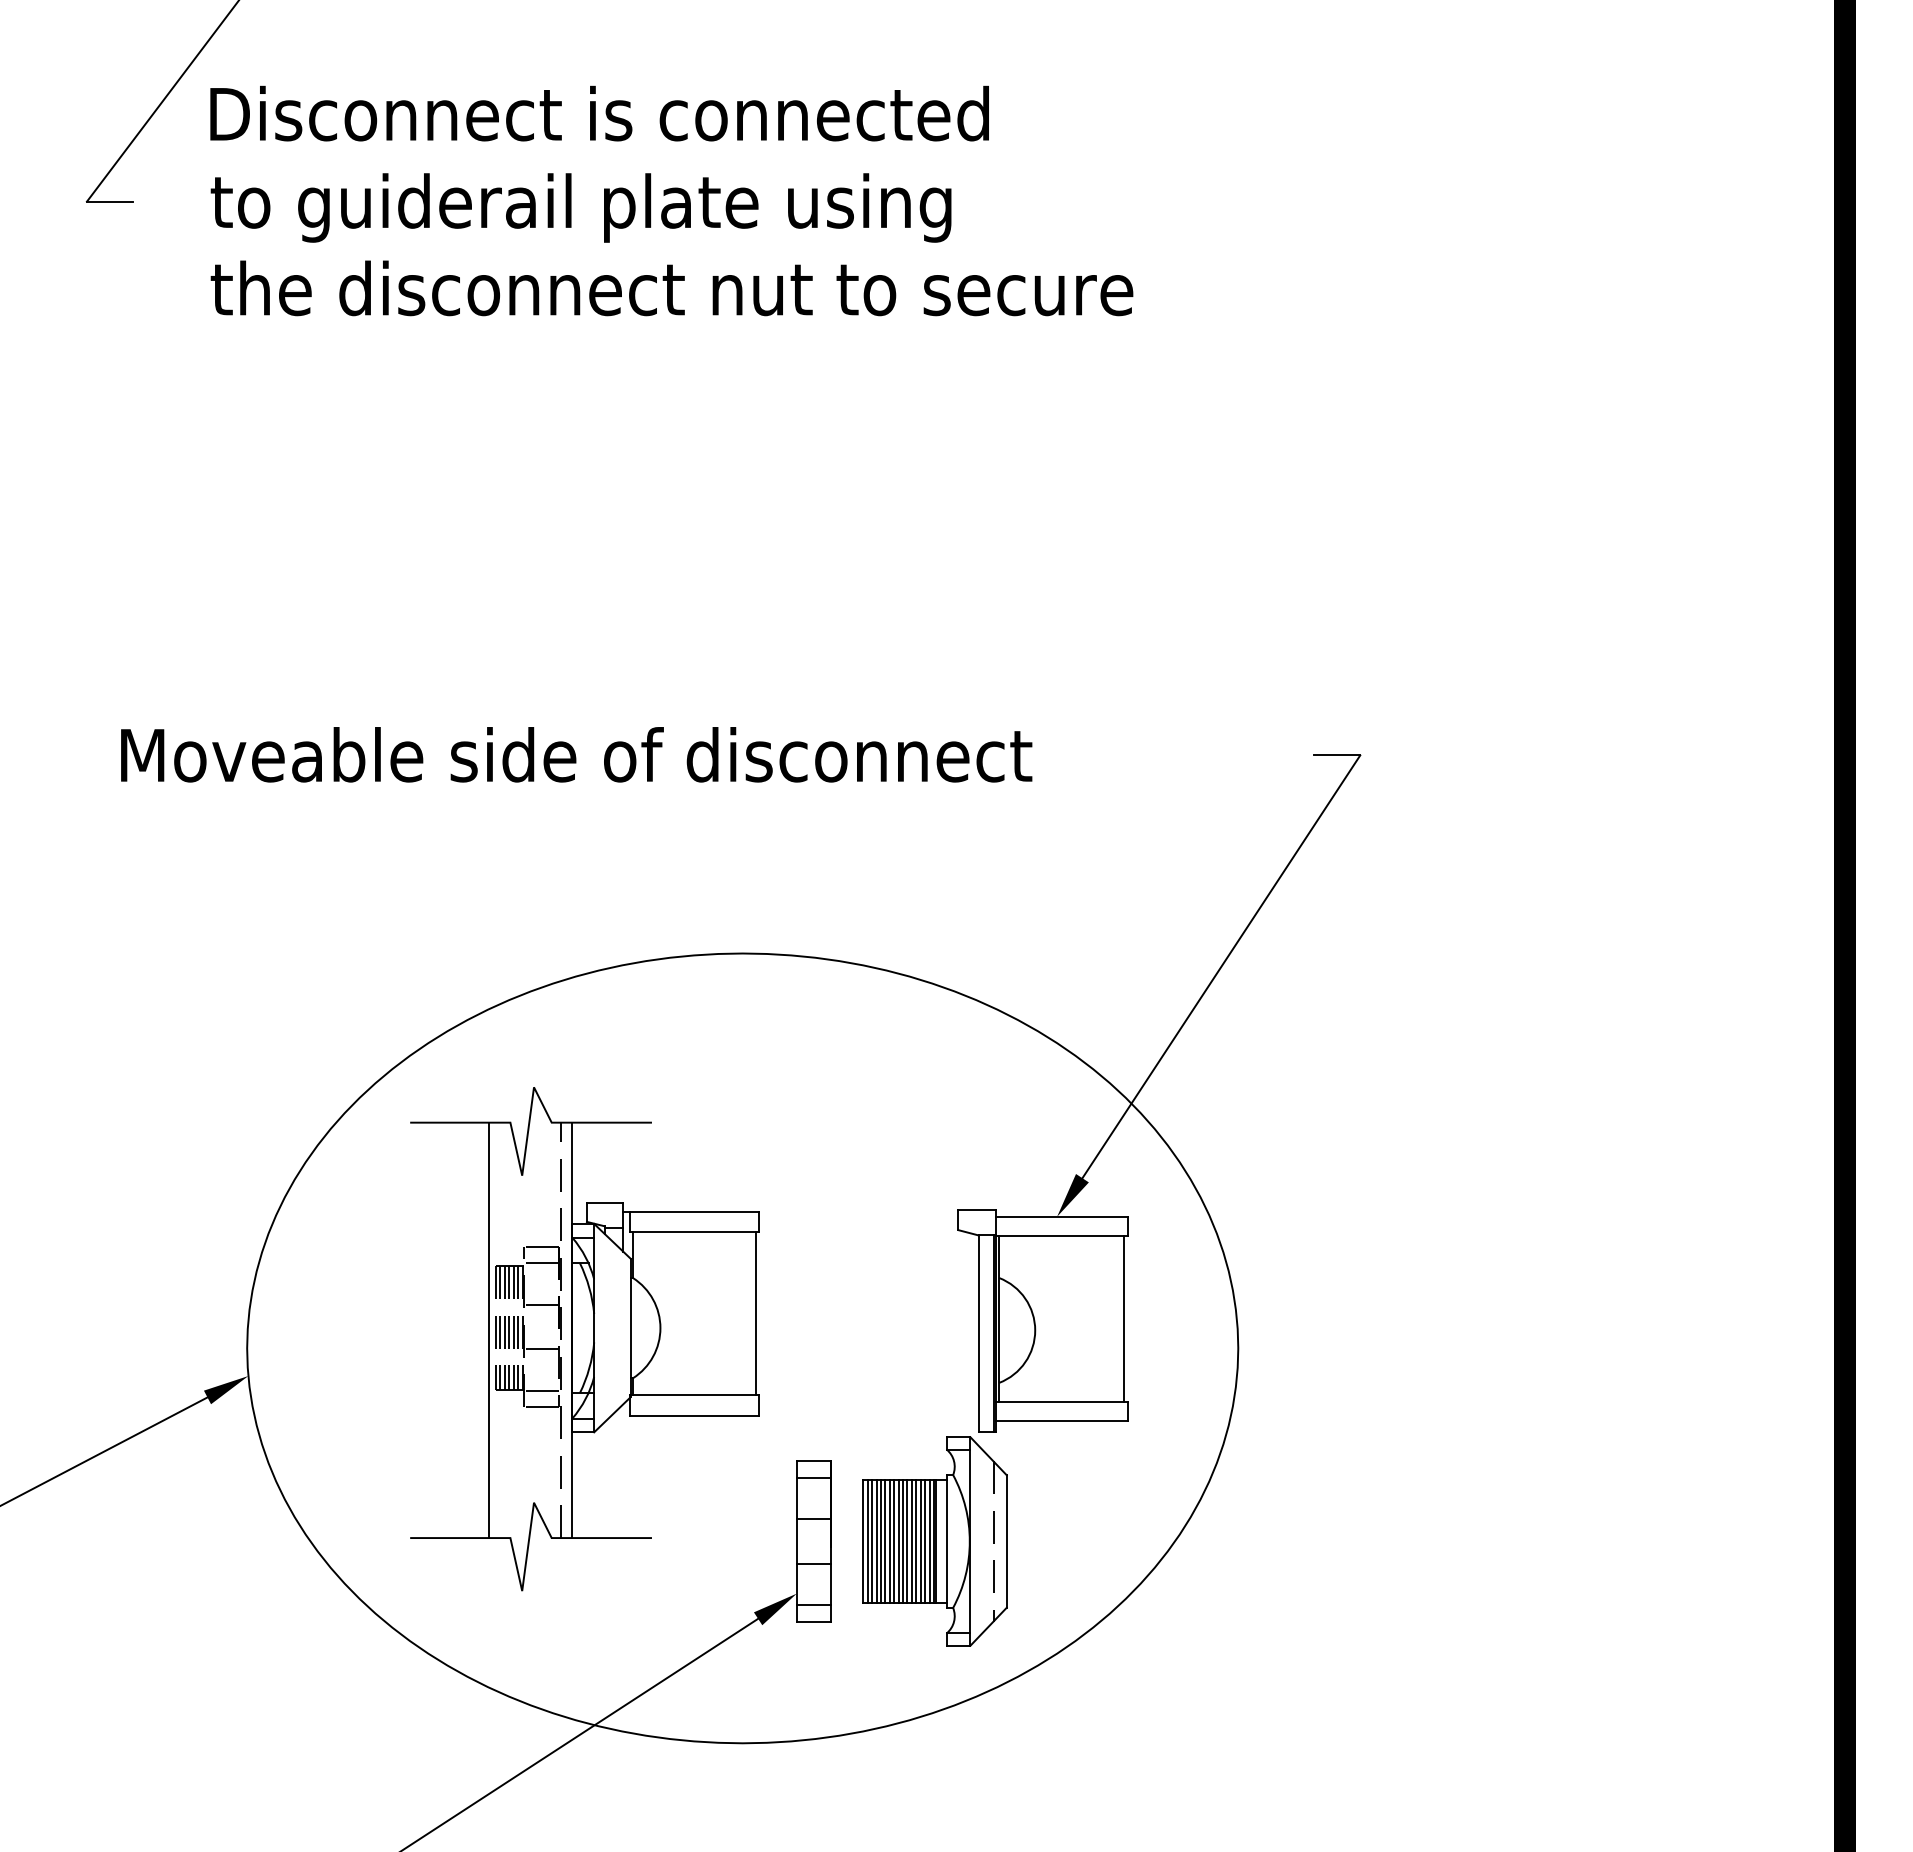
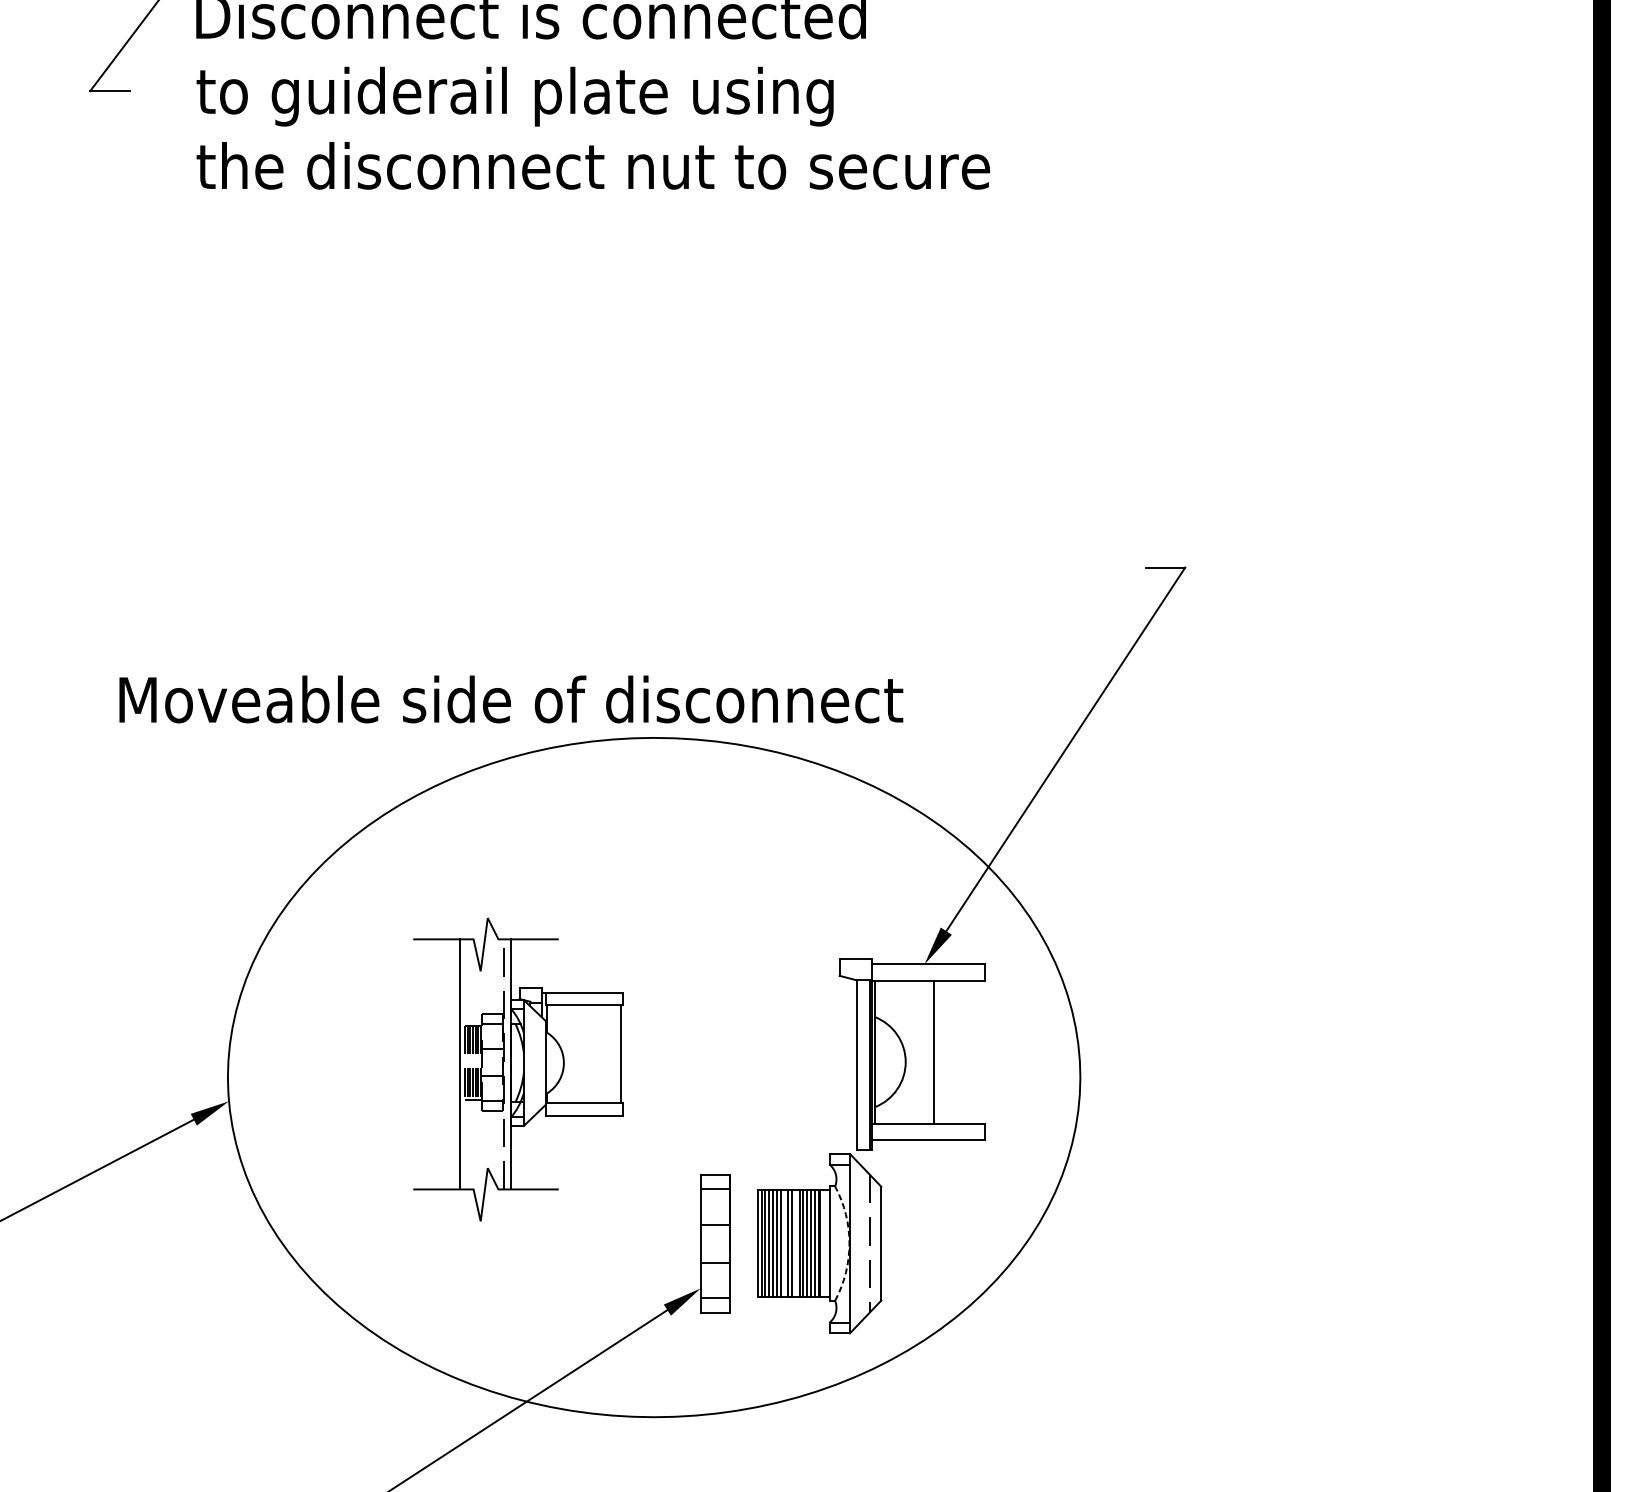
text: (576, 754) -> (511, 699), moved
line: (1124, 1318) -> (934, 1051), moved
part: (584, 1339) -> (518, 1069), size x0.7
line: (894, 1541) -> (784, 1243), removed
line: (907, 1541) -> (795, 1243), removed
arc: (969, 1541) -> (849, 1243), solid -> dashed

